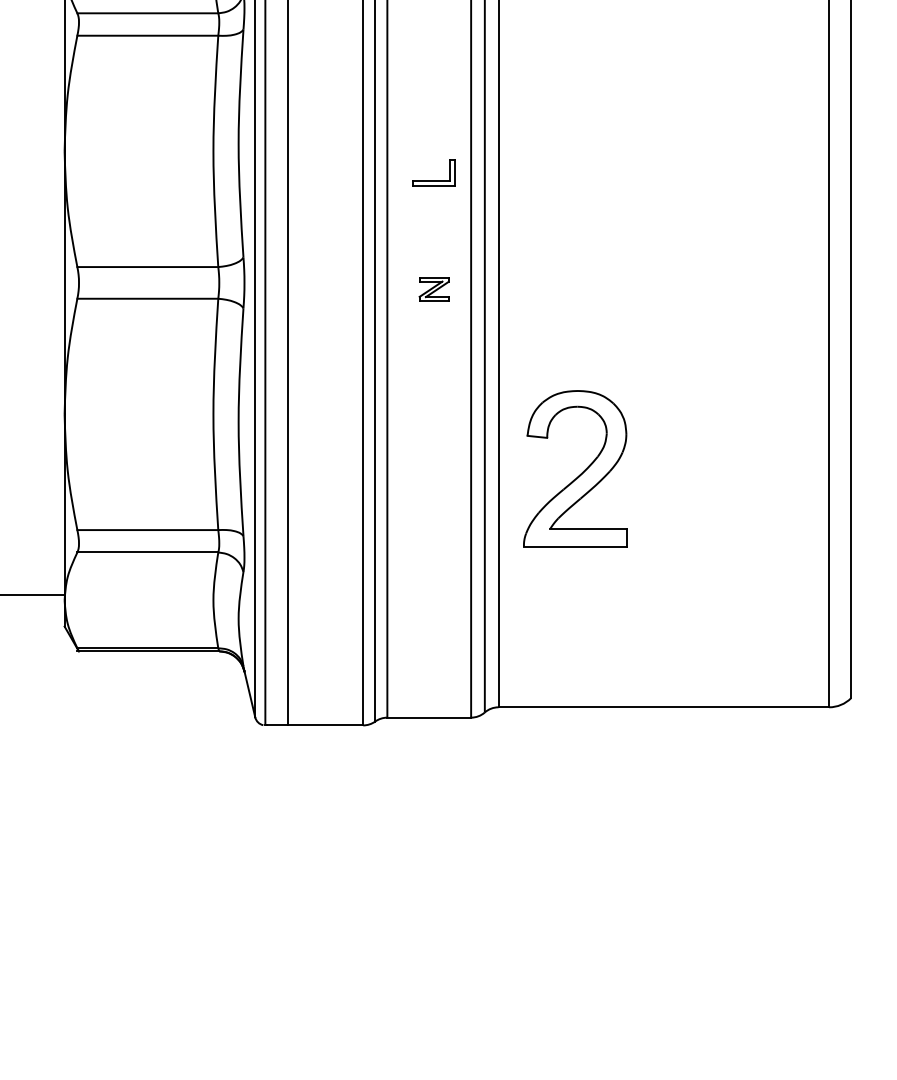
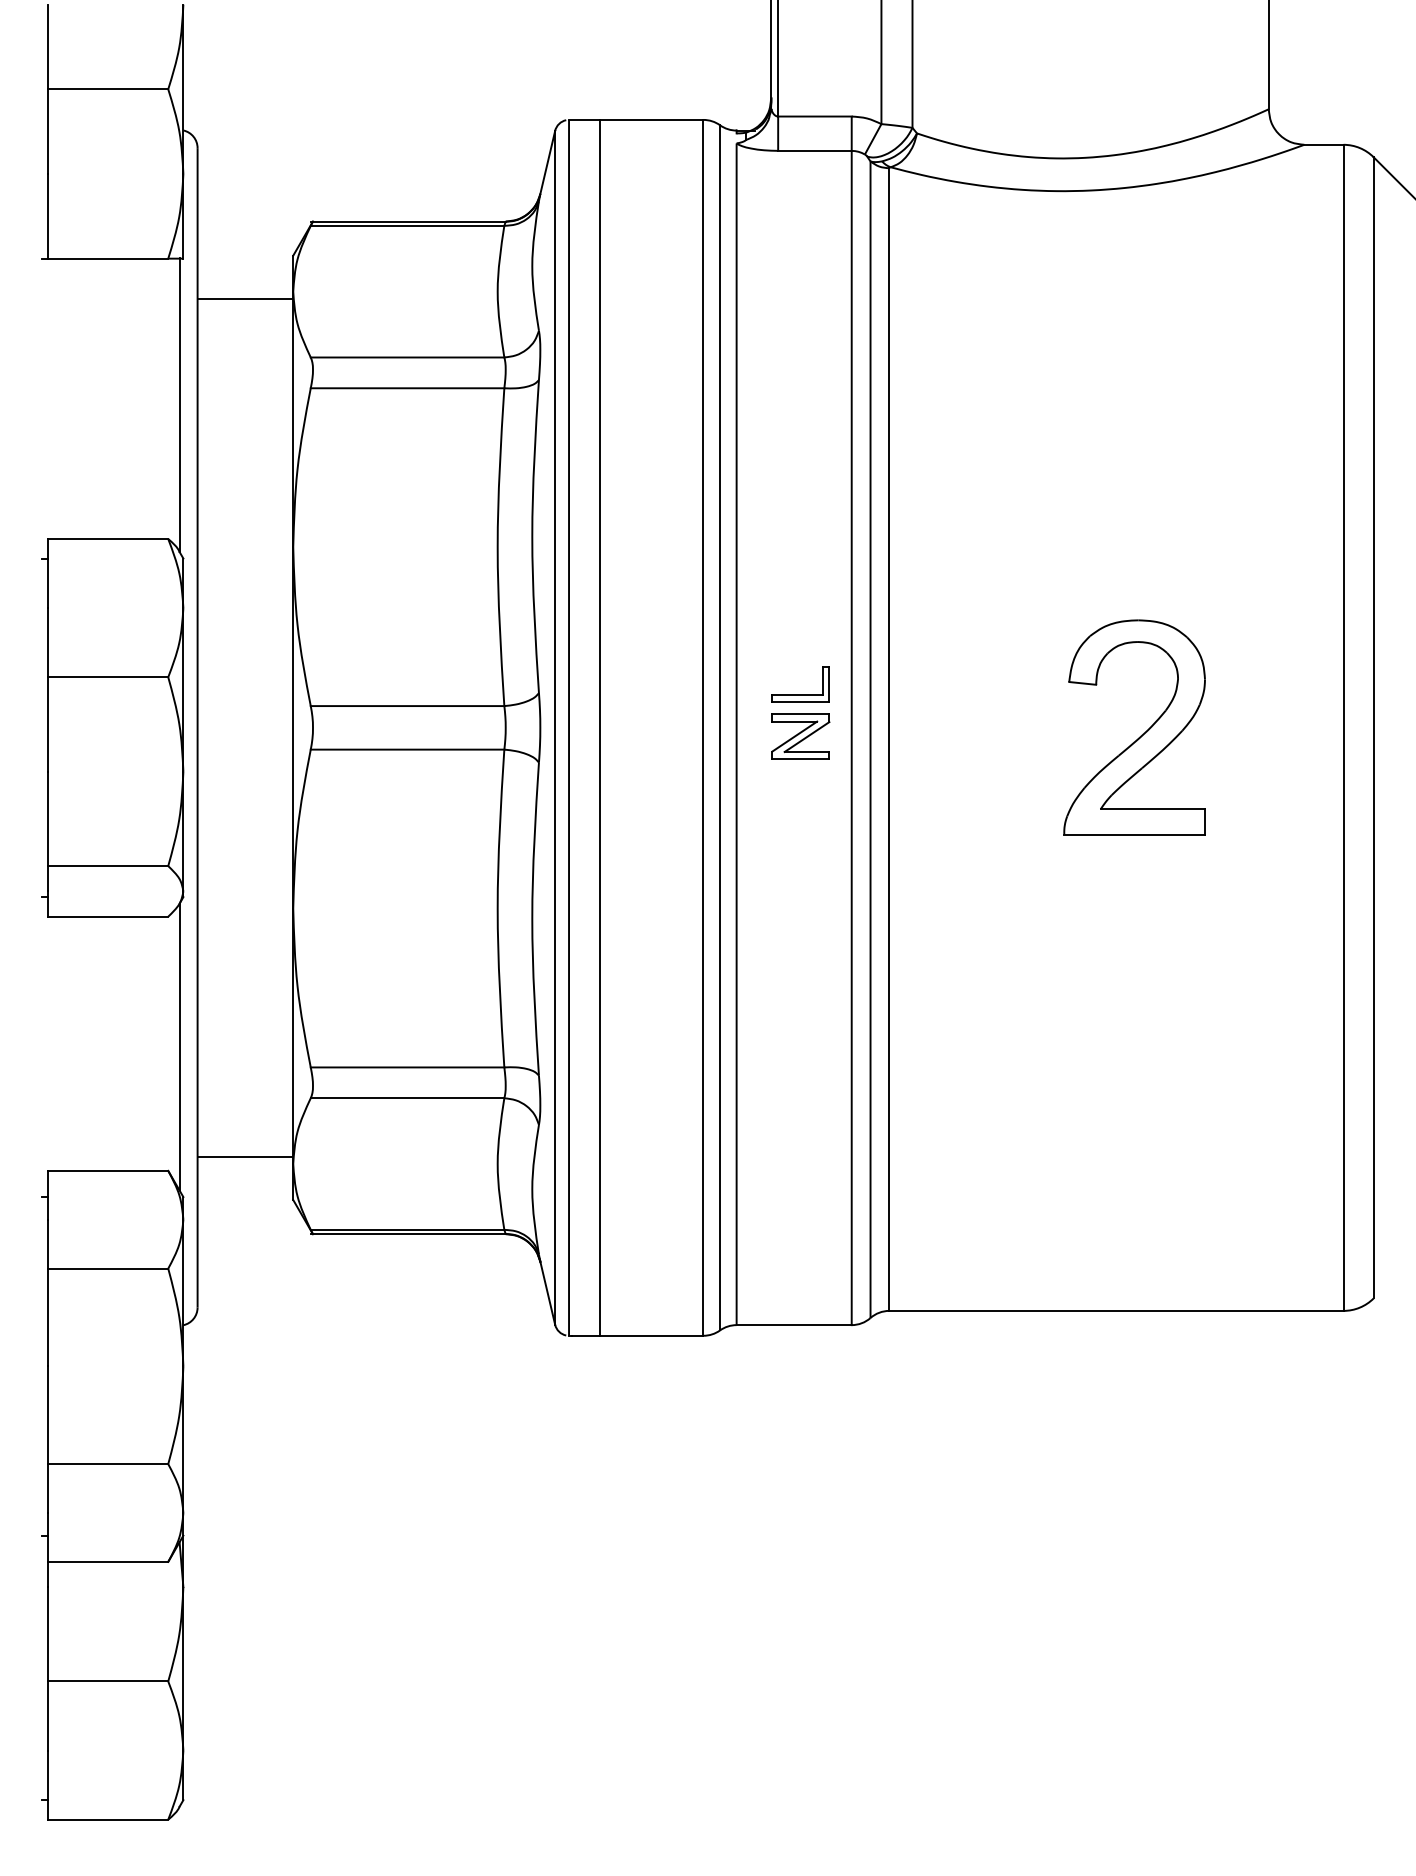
part: (433, 180) -> (800, 694), moved
part: (433, 289) -> (800, 736), size x1.43
part: (580, 474) -> (1141, 734), moved

